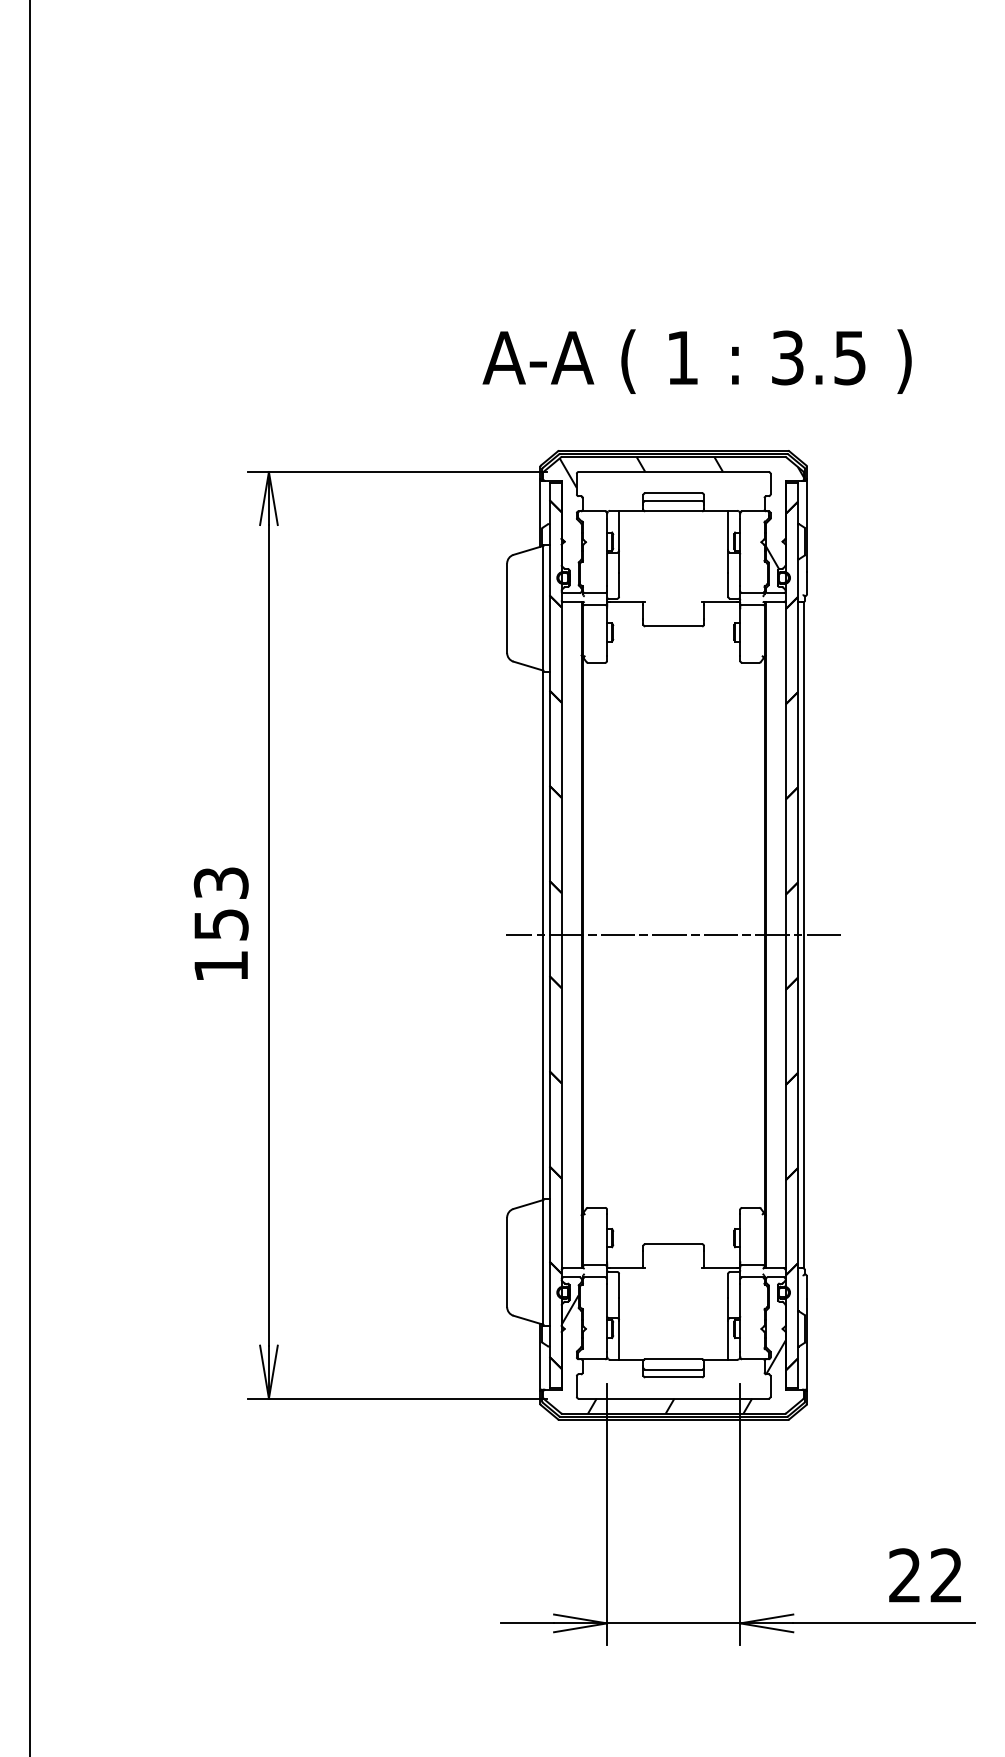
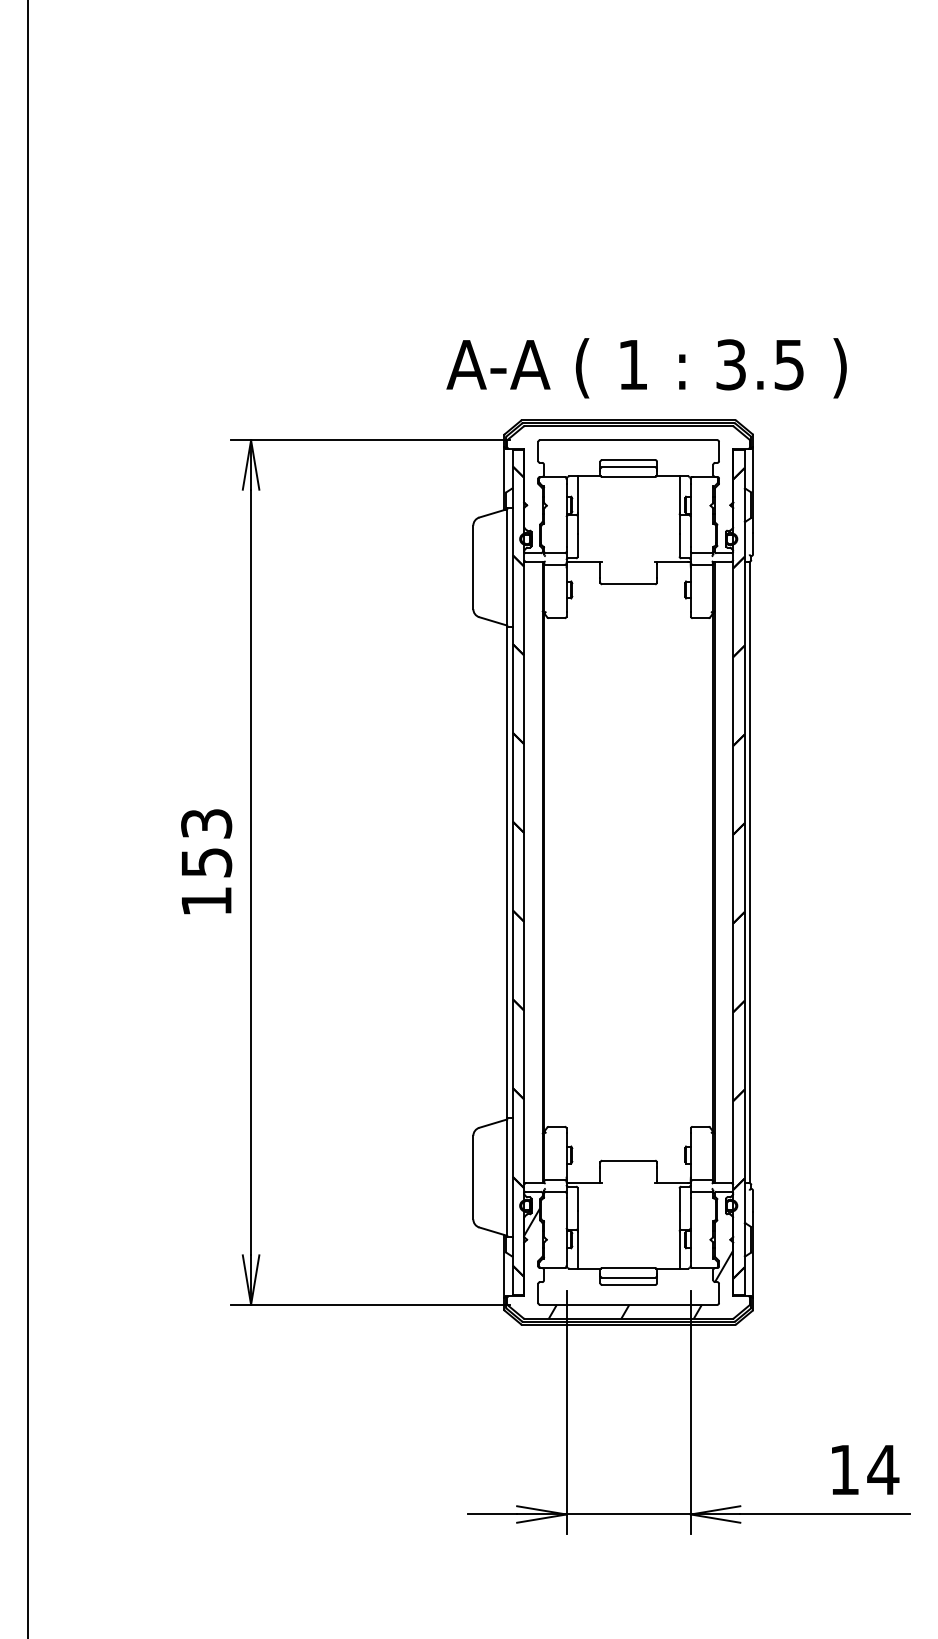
text: (697, 361) -> (646, 368), moved
hatch: (682, 513) -> (636, 478), removed
line: (673, 935) -> (628, 872), removed
text: (926, 1575) -> (864, 1469), 22 -> 14

